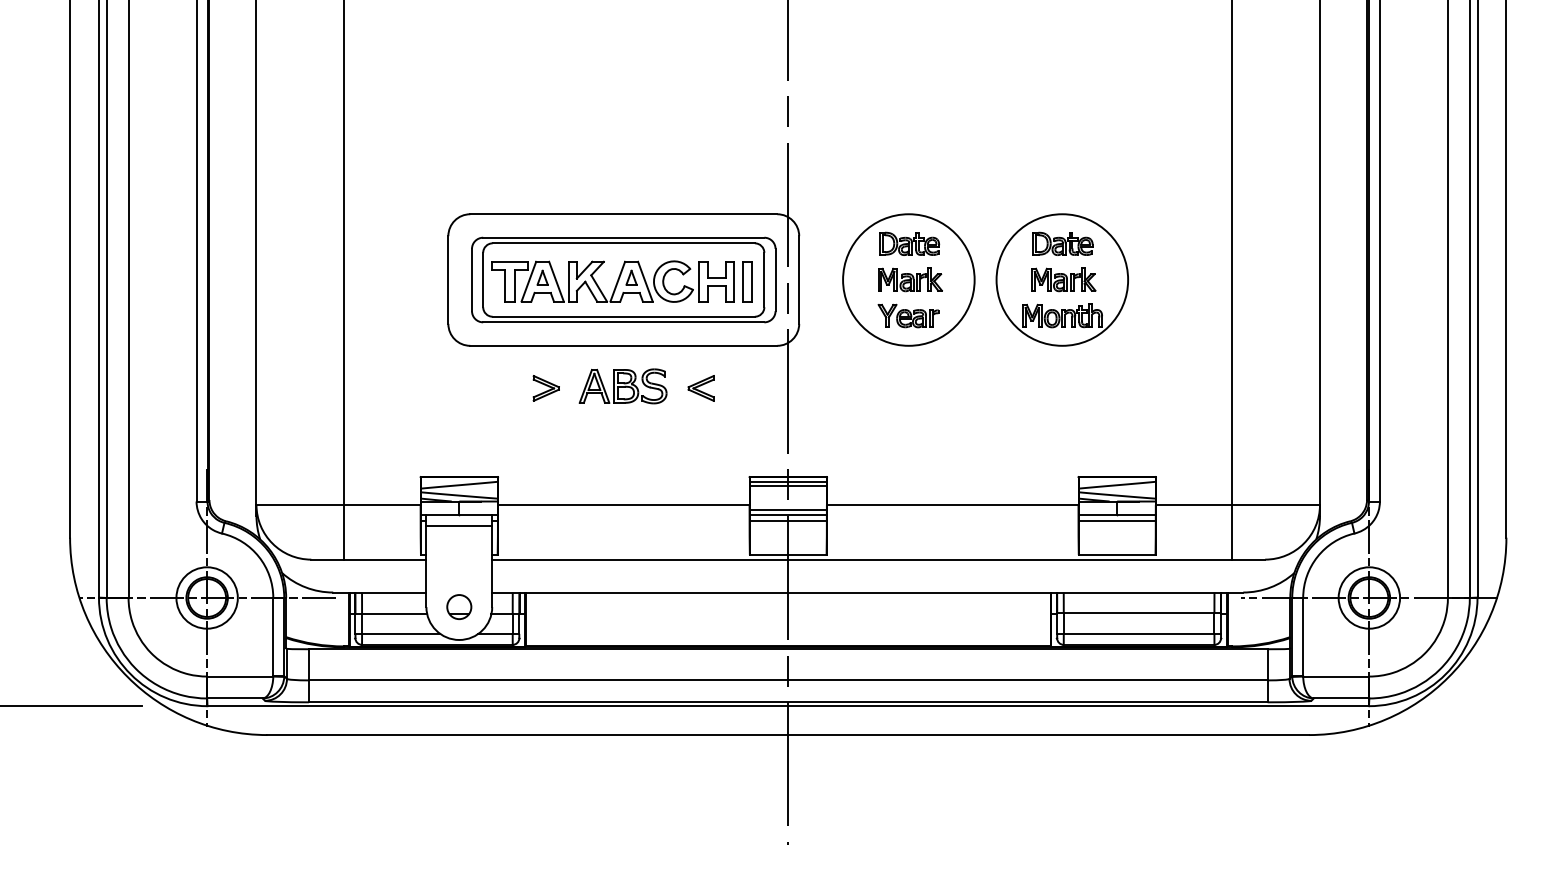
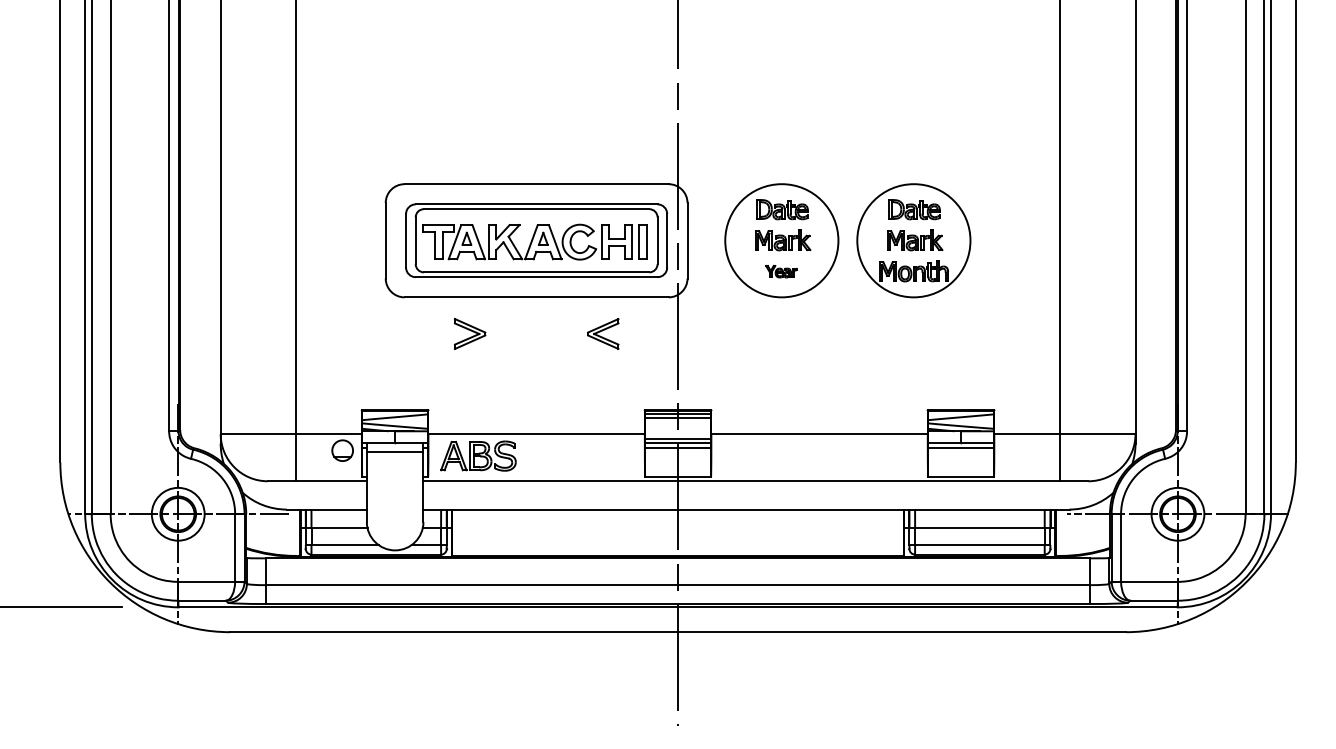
part: (908, 315) -> (781, 271), size x0.6
part: (622, 386) -> (477, 456), moved
part: (545, 388) -> (469, 334), size x1.4
part: (700, 388) -> (602, 334), size x1.4
part: (459, 606) -> (342, 450), moved

